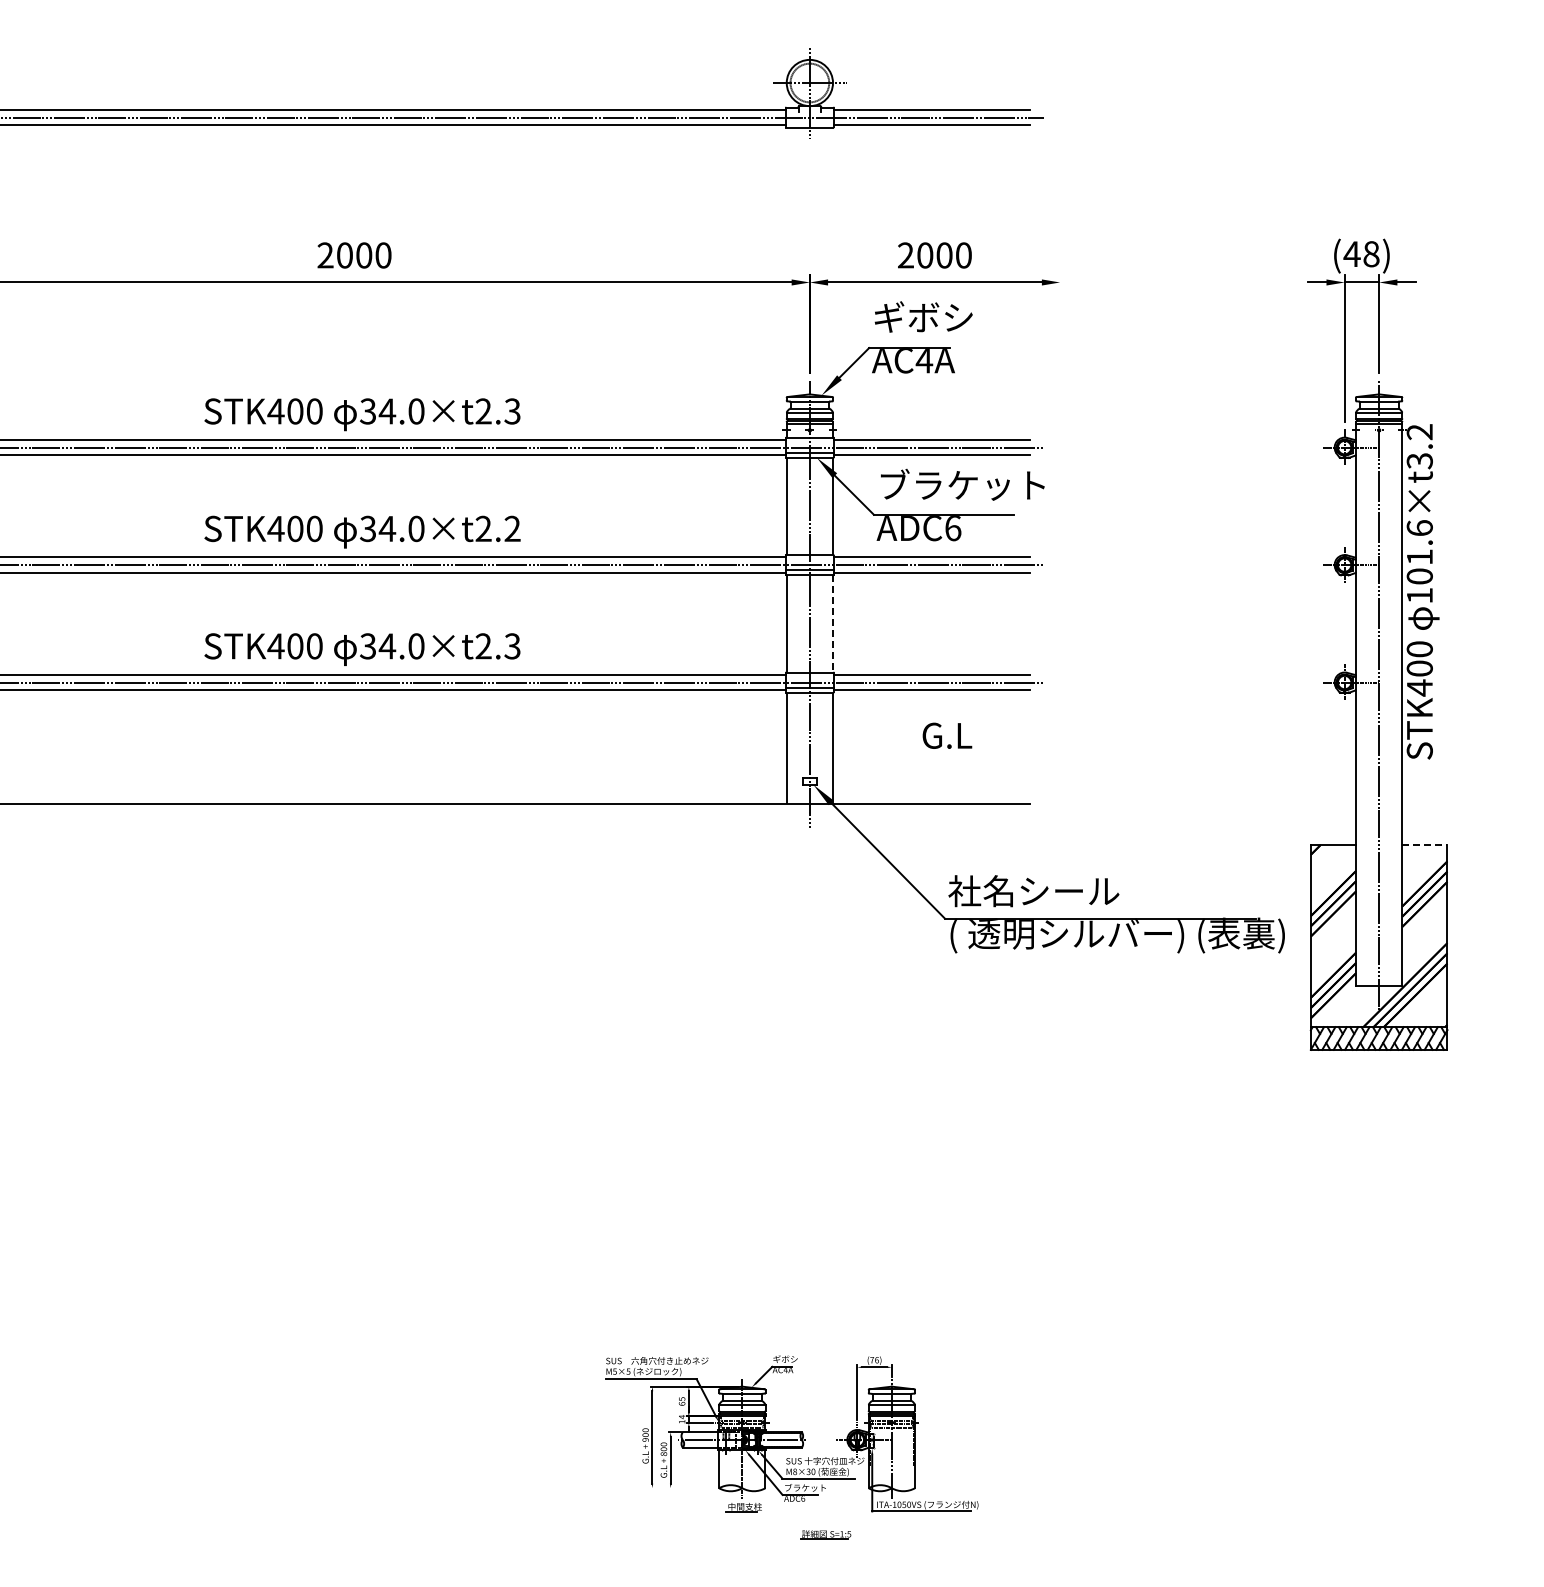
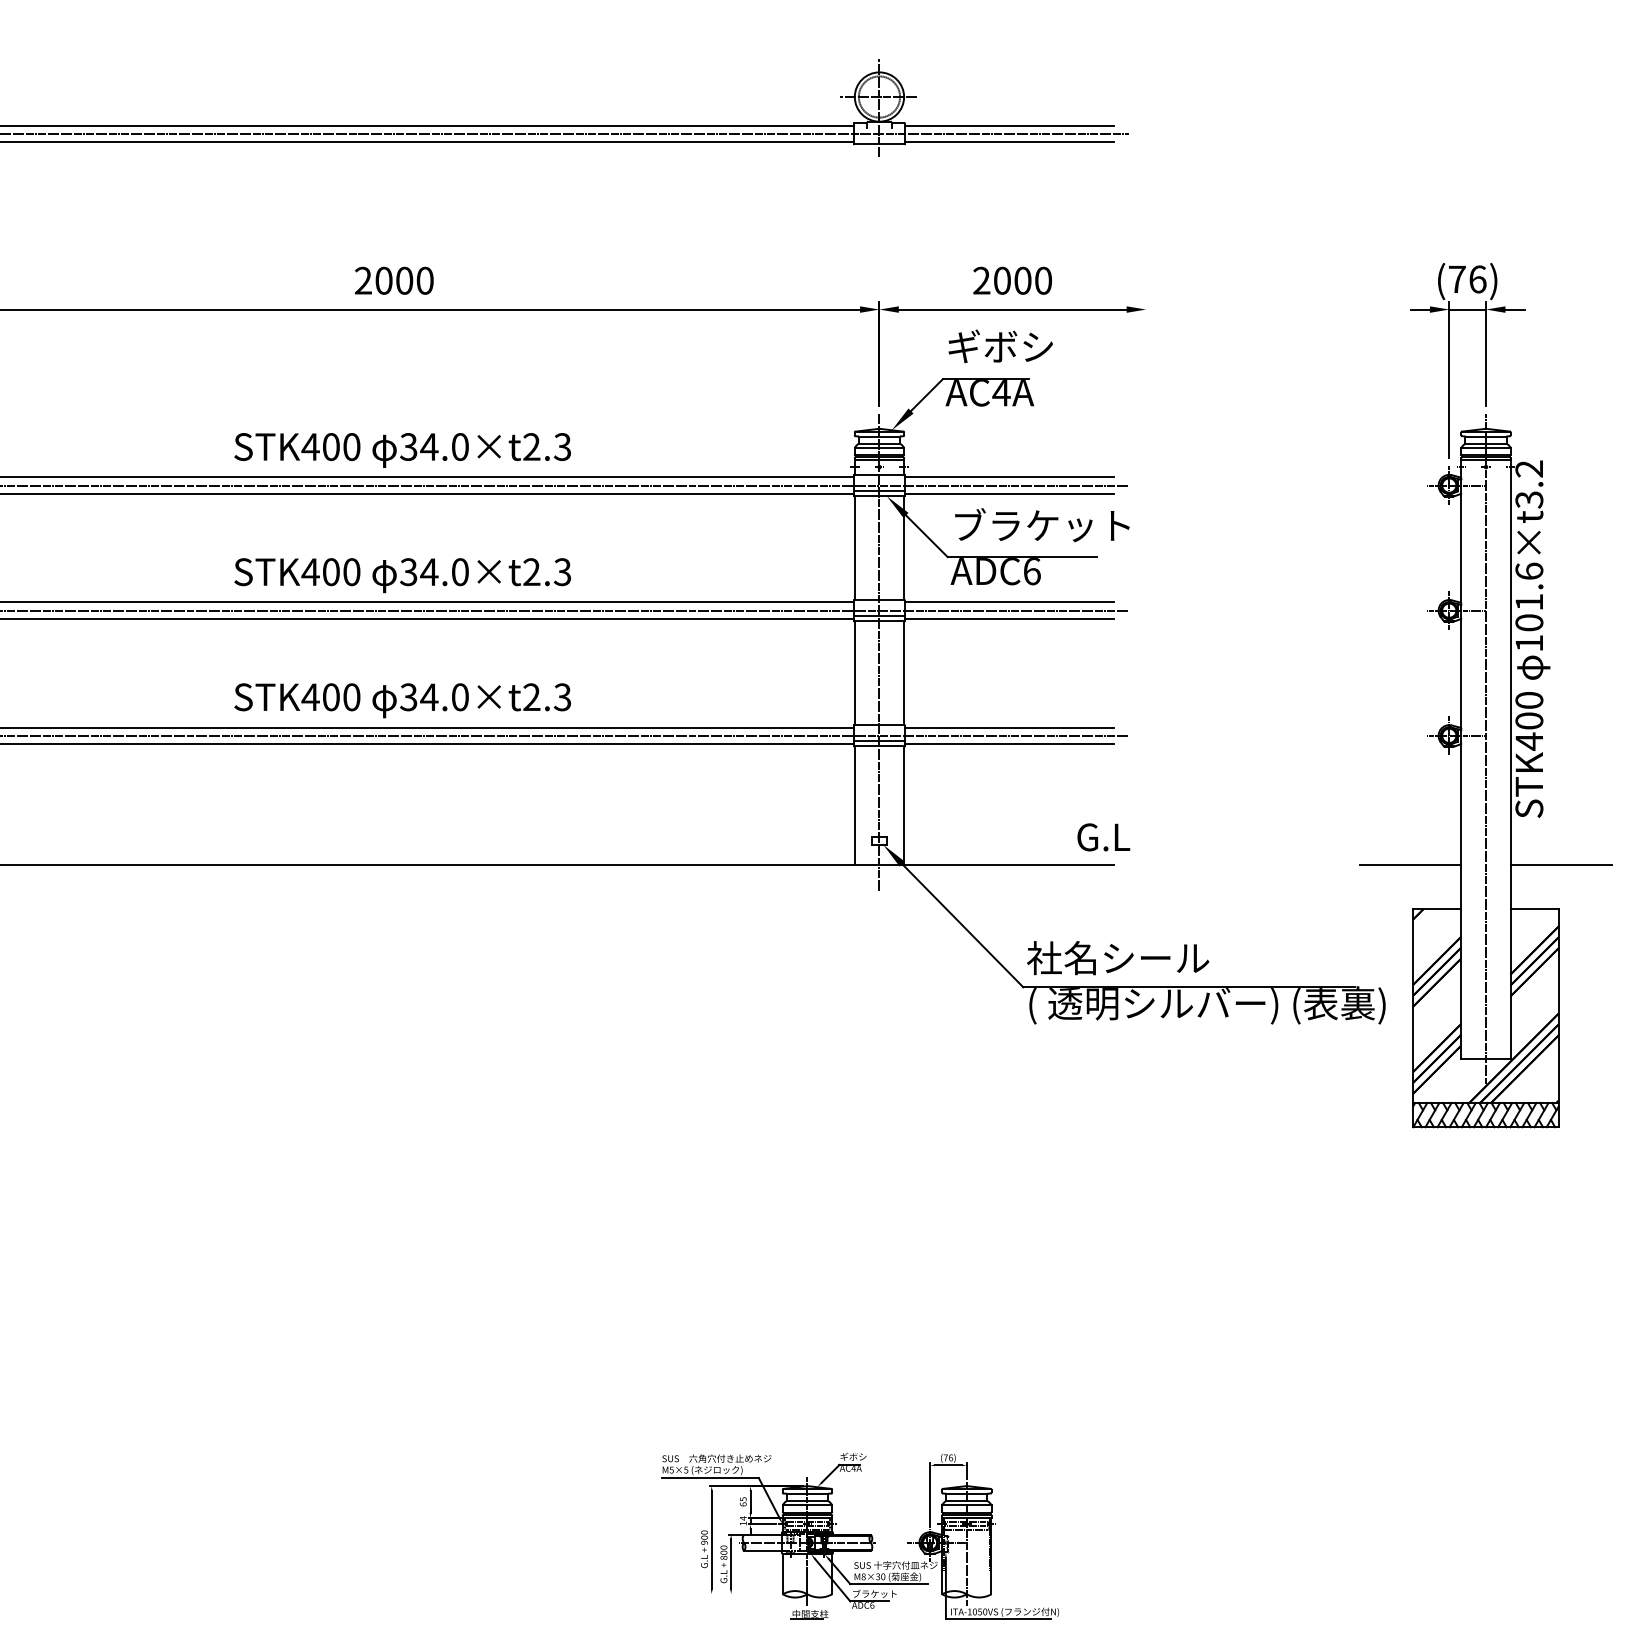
text: (1361, 254) -> (1467, 279), (48) -> (76)
text: (512, 529) -> (562, 572), 34.0×t2.2 -> 34.0×t2.3
line: (833, 623) -> (904, 672), dashed -> solid
text: (947, 735) -> (1103, 837), moved
line: (1308, 804) -> (1410, 865), added
line: (1449, 804) -> (1560, 865), added
line: (1424, 845) -> (1534, 909), dashed -> solid

